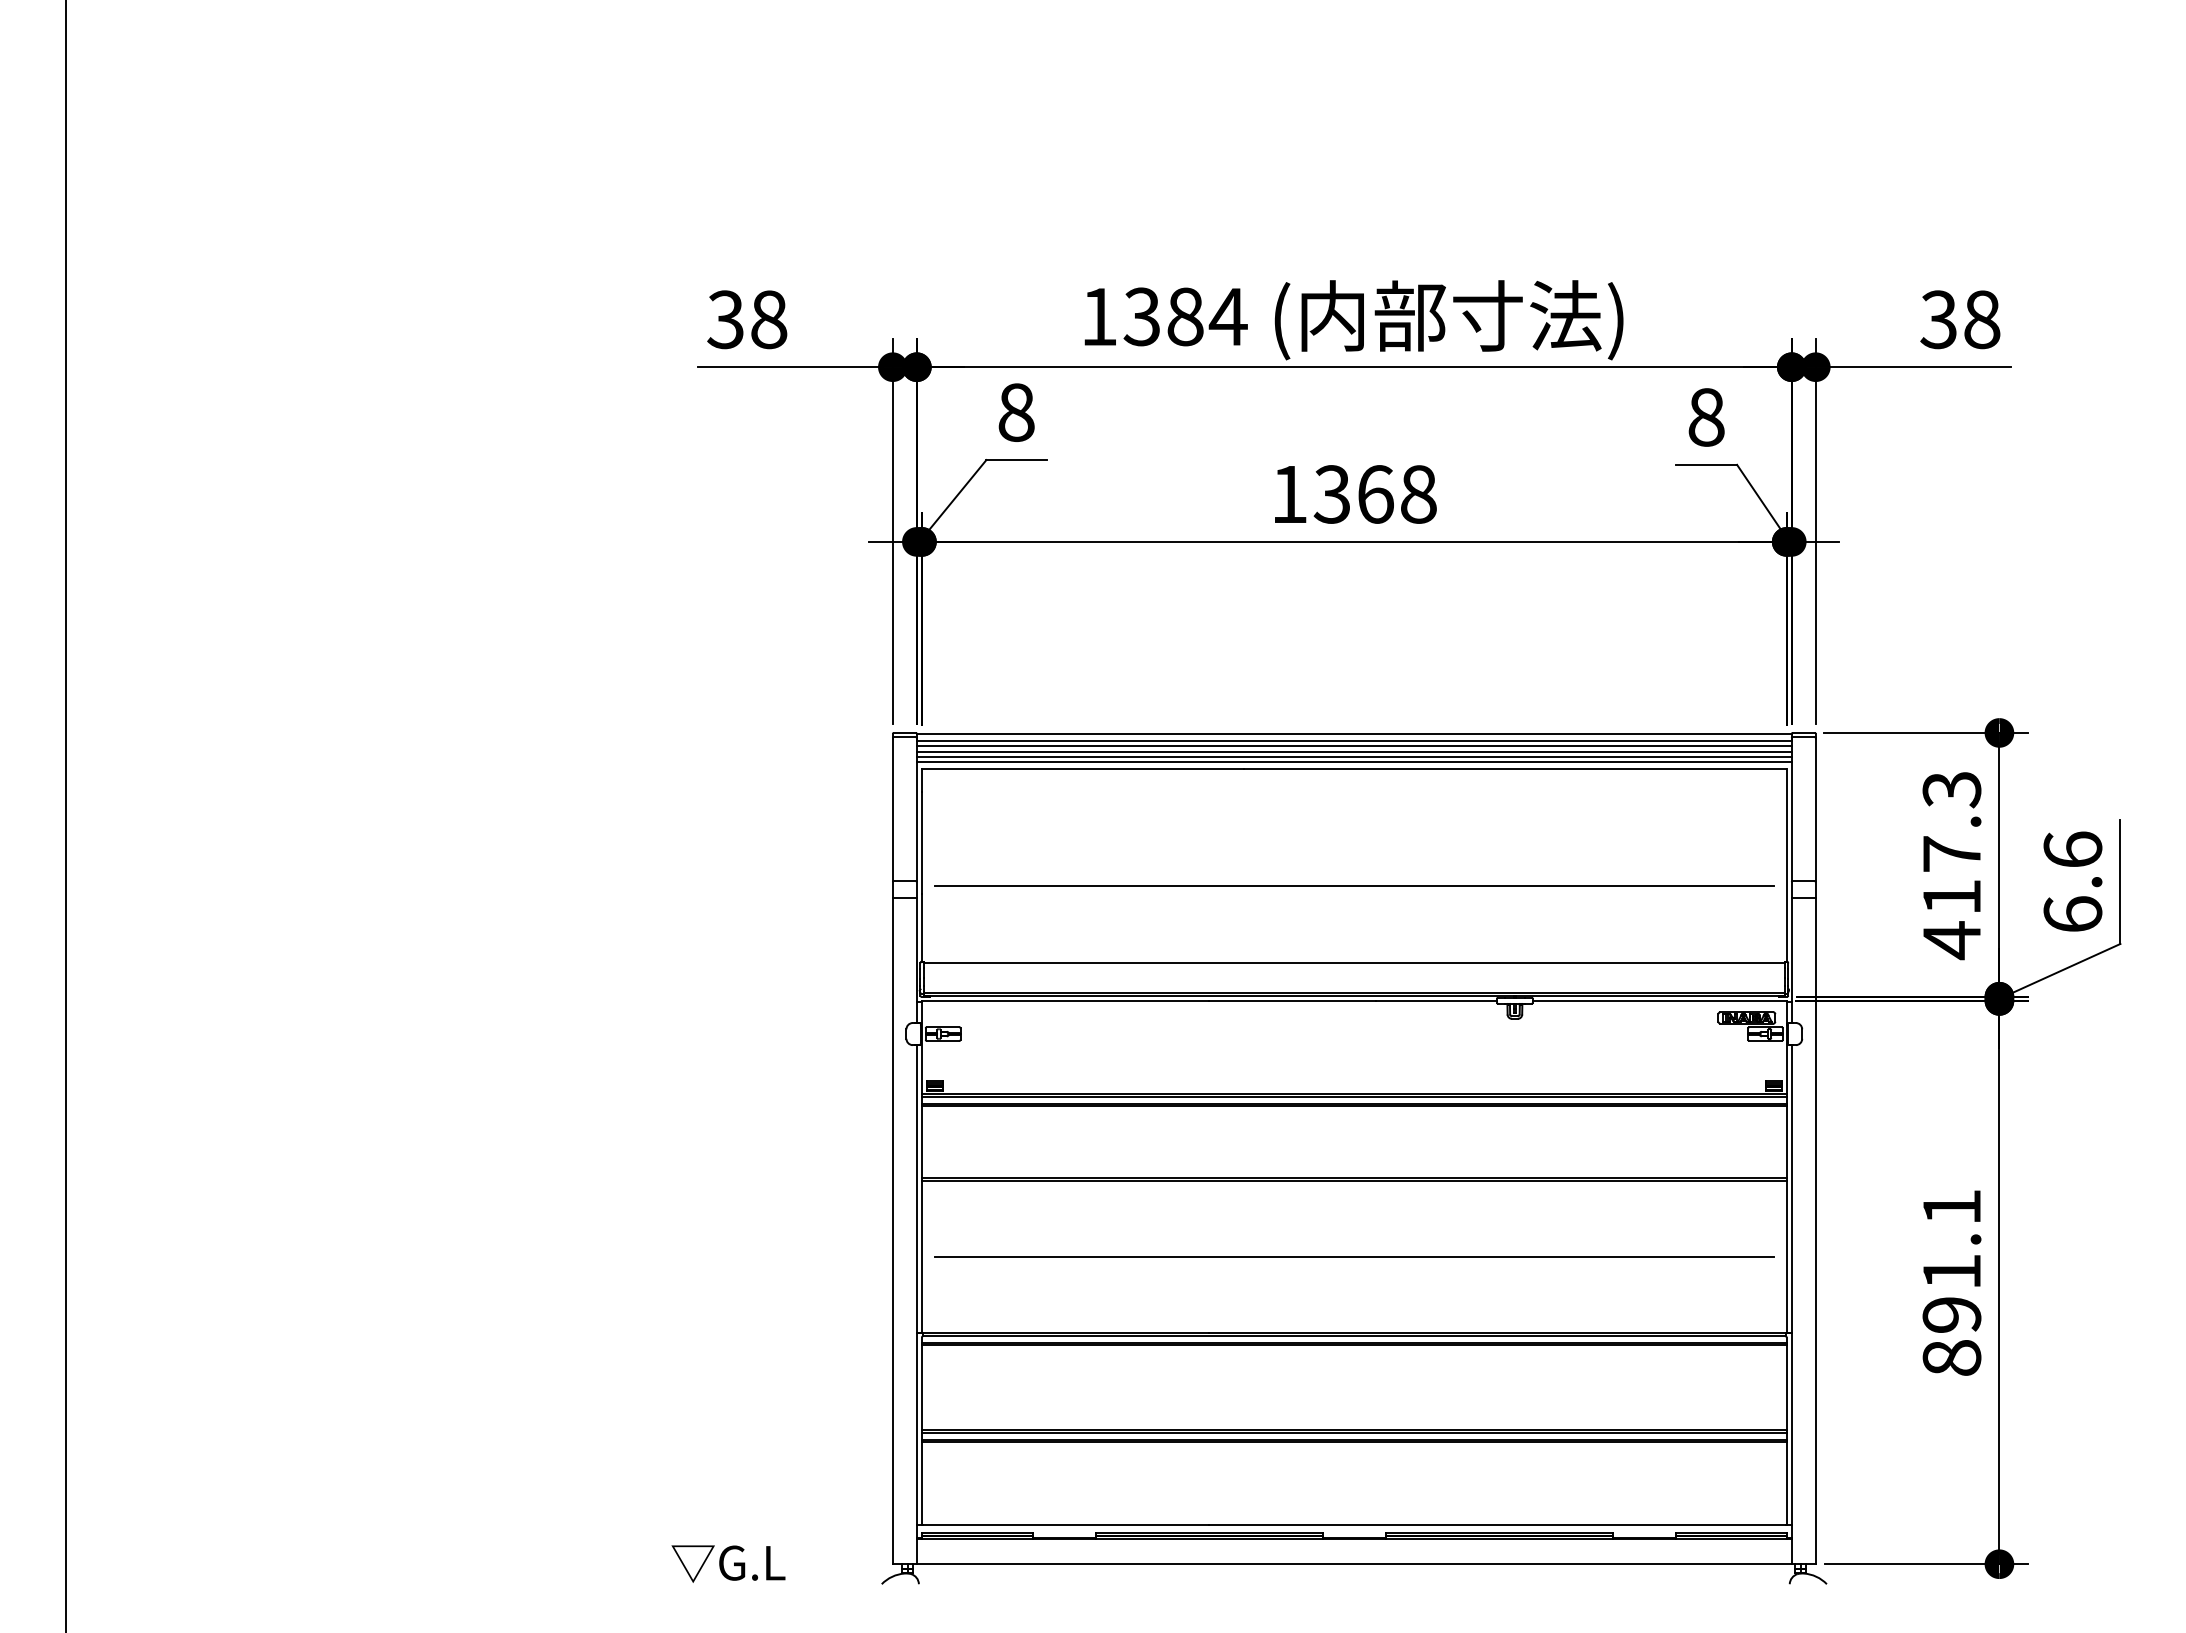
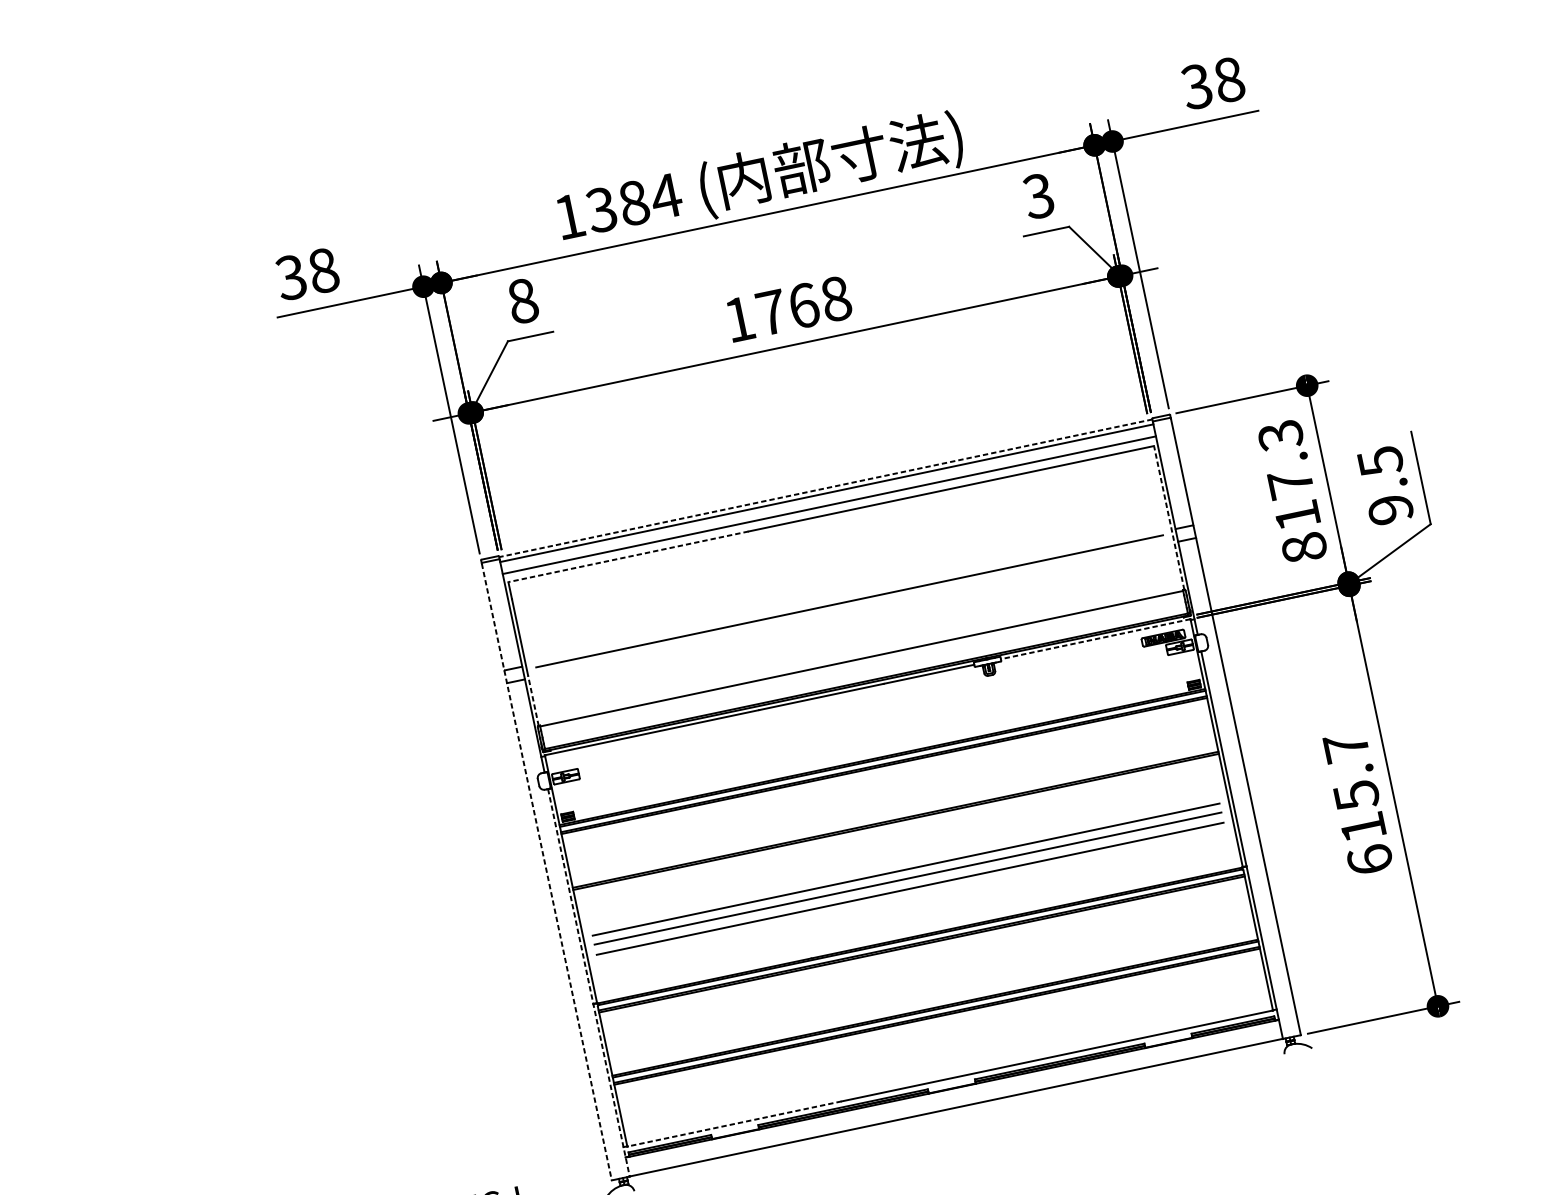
text: (1705, 417) -> (1038, 196), 8 -> 3
text: (1331, 494) -> (771, 312), 1368 -> 1768
line: (1353, 734) -> (825, 488), solid -> dashed
line: (1353, 746) -> (827, 497), removed
line: (1353, 751) -> (827, 501), removed
line: (1353, 762) -> (829, 509), removed
line: (1083, 768) -> (628, 556), solid -> dashed
line: (1786, 865) -> (1169, 518), solid -> dashed
text: (2072, 881) -> (1385, 485), 6.6 -> 9.5
line: (921, 928) -> (533, 701), solid -> dashed
text: (1951, 940) -> (1304, 548), 417.3 -> 817.3
line: (1659, 1000) -> (1095, 638), solid -> dashed
line: (892, 1151) -> (546, 872), solid -> dashed
line: (1354, 1244) -> (906, 869), added
line: (1354, 1270) -> (910, 888), added
text: (1951, 1282) -> (1357, 803), 891.1 -> 615.7
line: (916, 1304) -> (588, 982), solid -> dashed
line: (1065, 1525) -> (734, 1124), solid -> dashed

